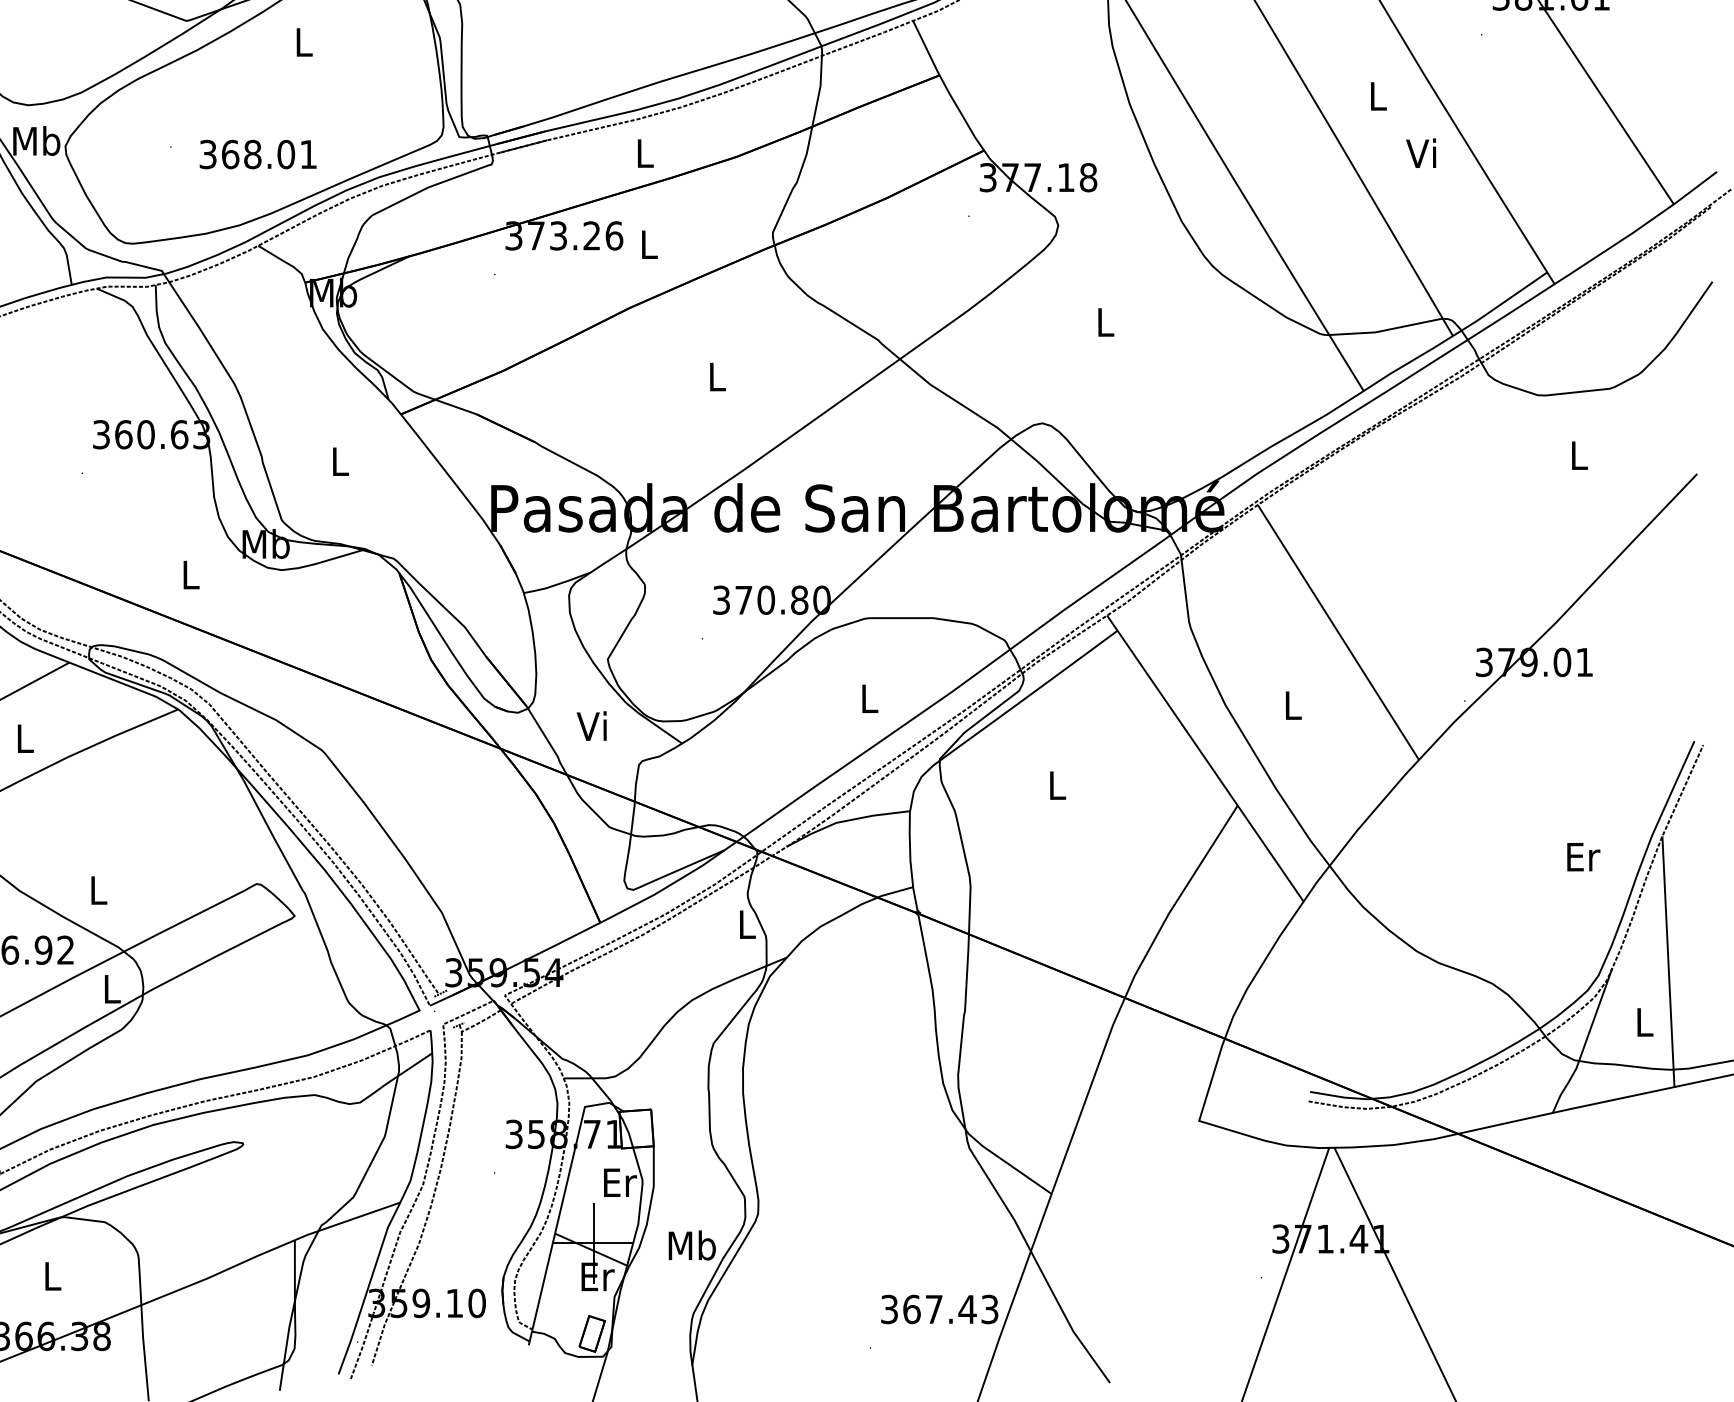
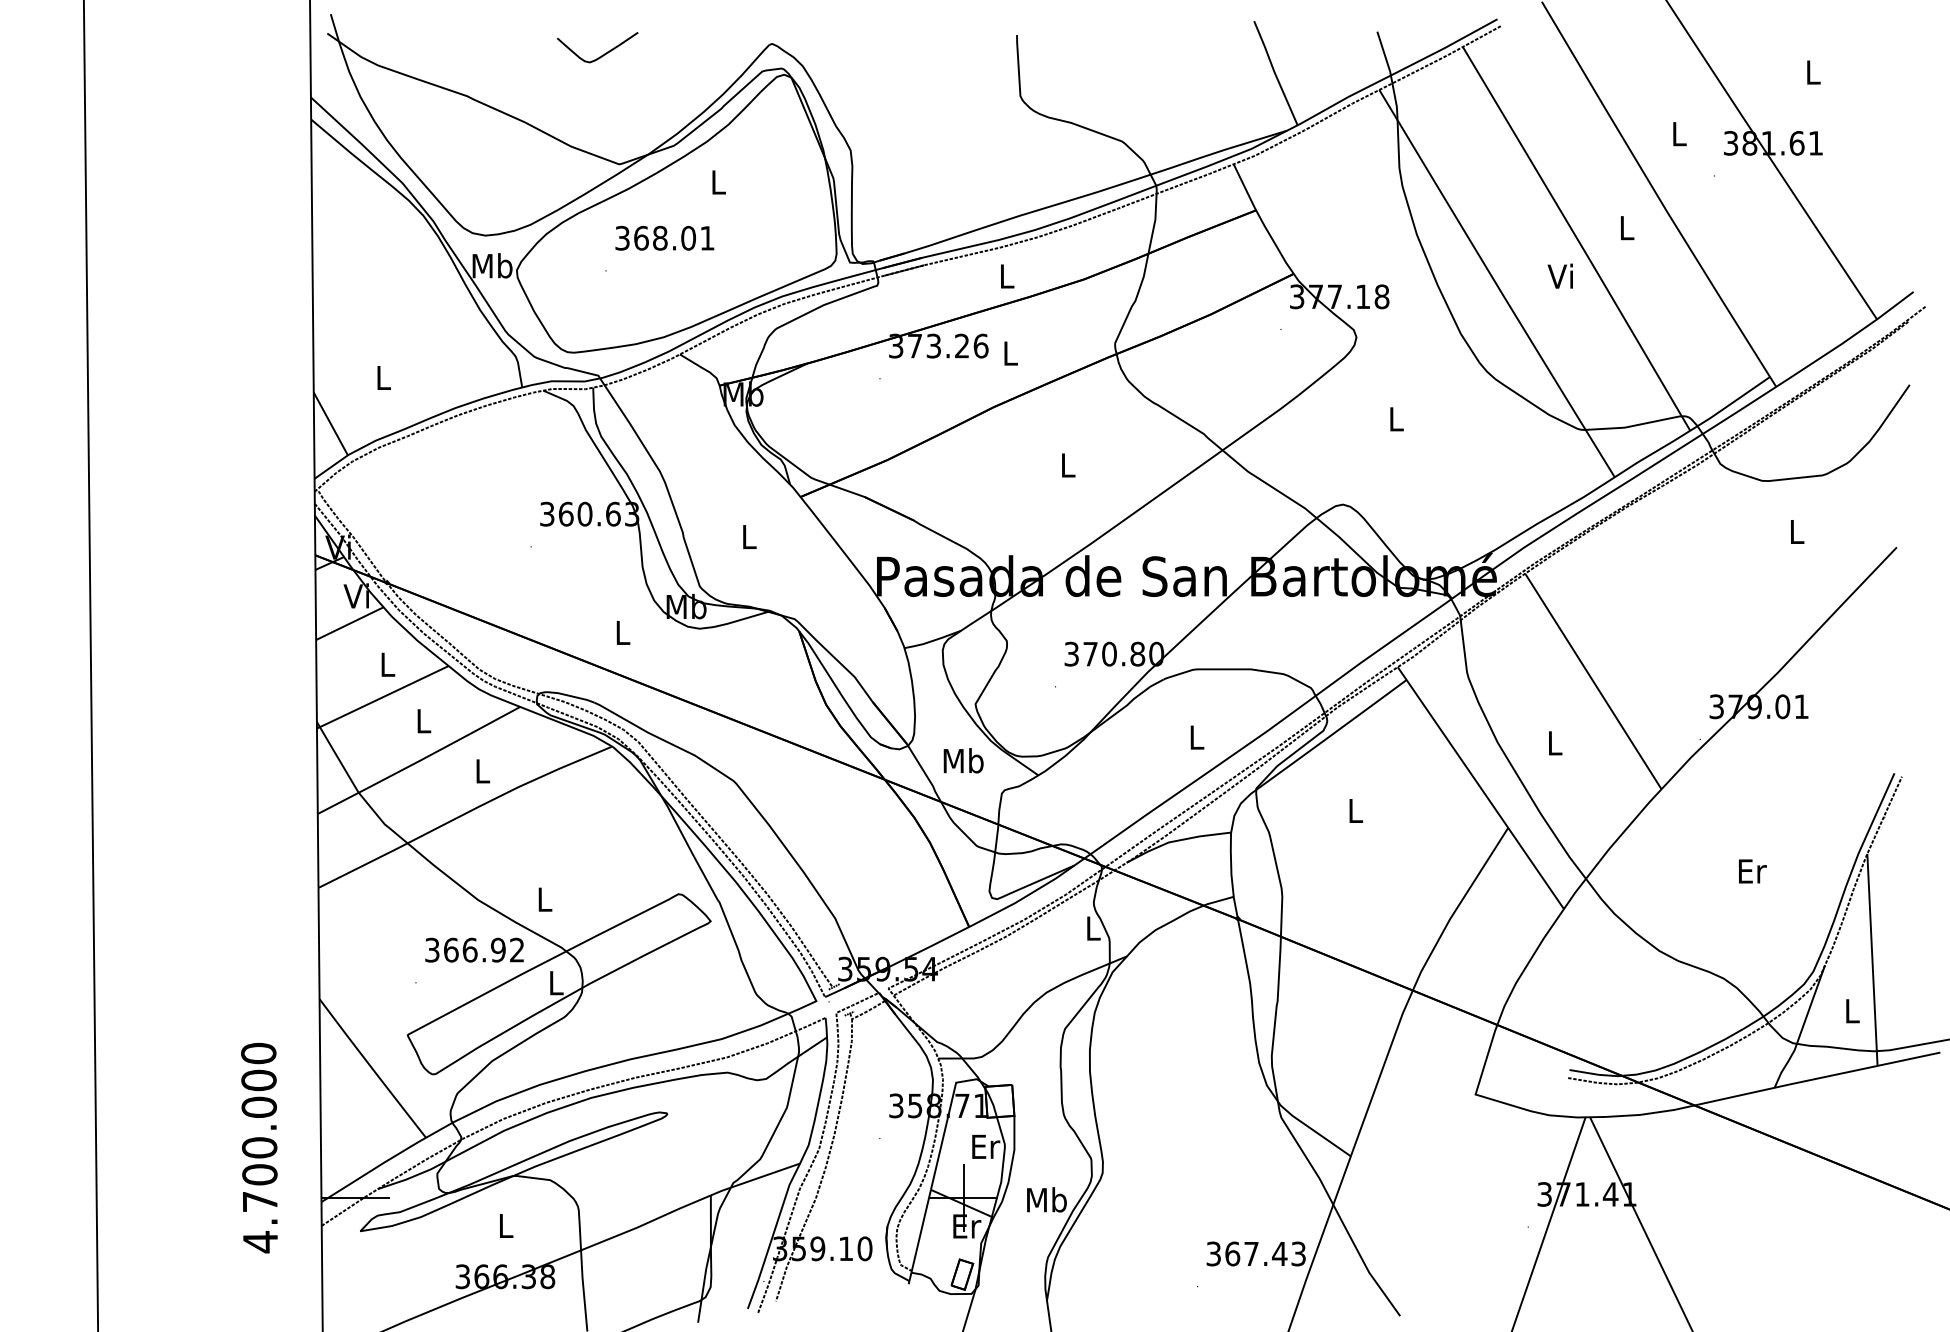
text: (1420, 152) -> (1559, 275), moved
text: (257, 153) -> (664, 237), moved
text: (593, 725) -> (963, 760), Vi -> Mb
text: (1583, 857) -> (1752, 871), moved

